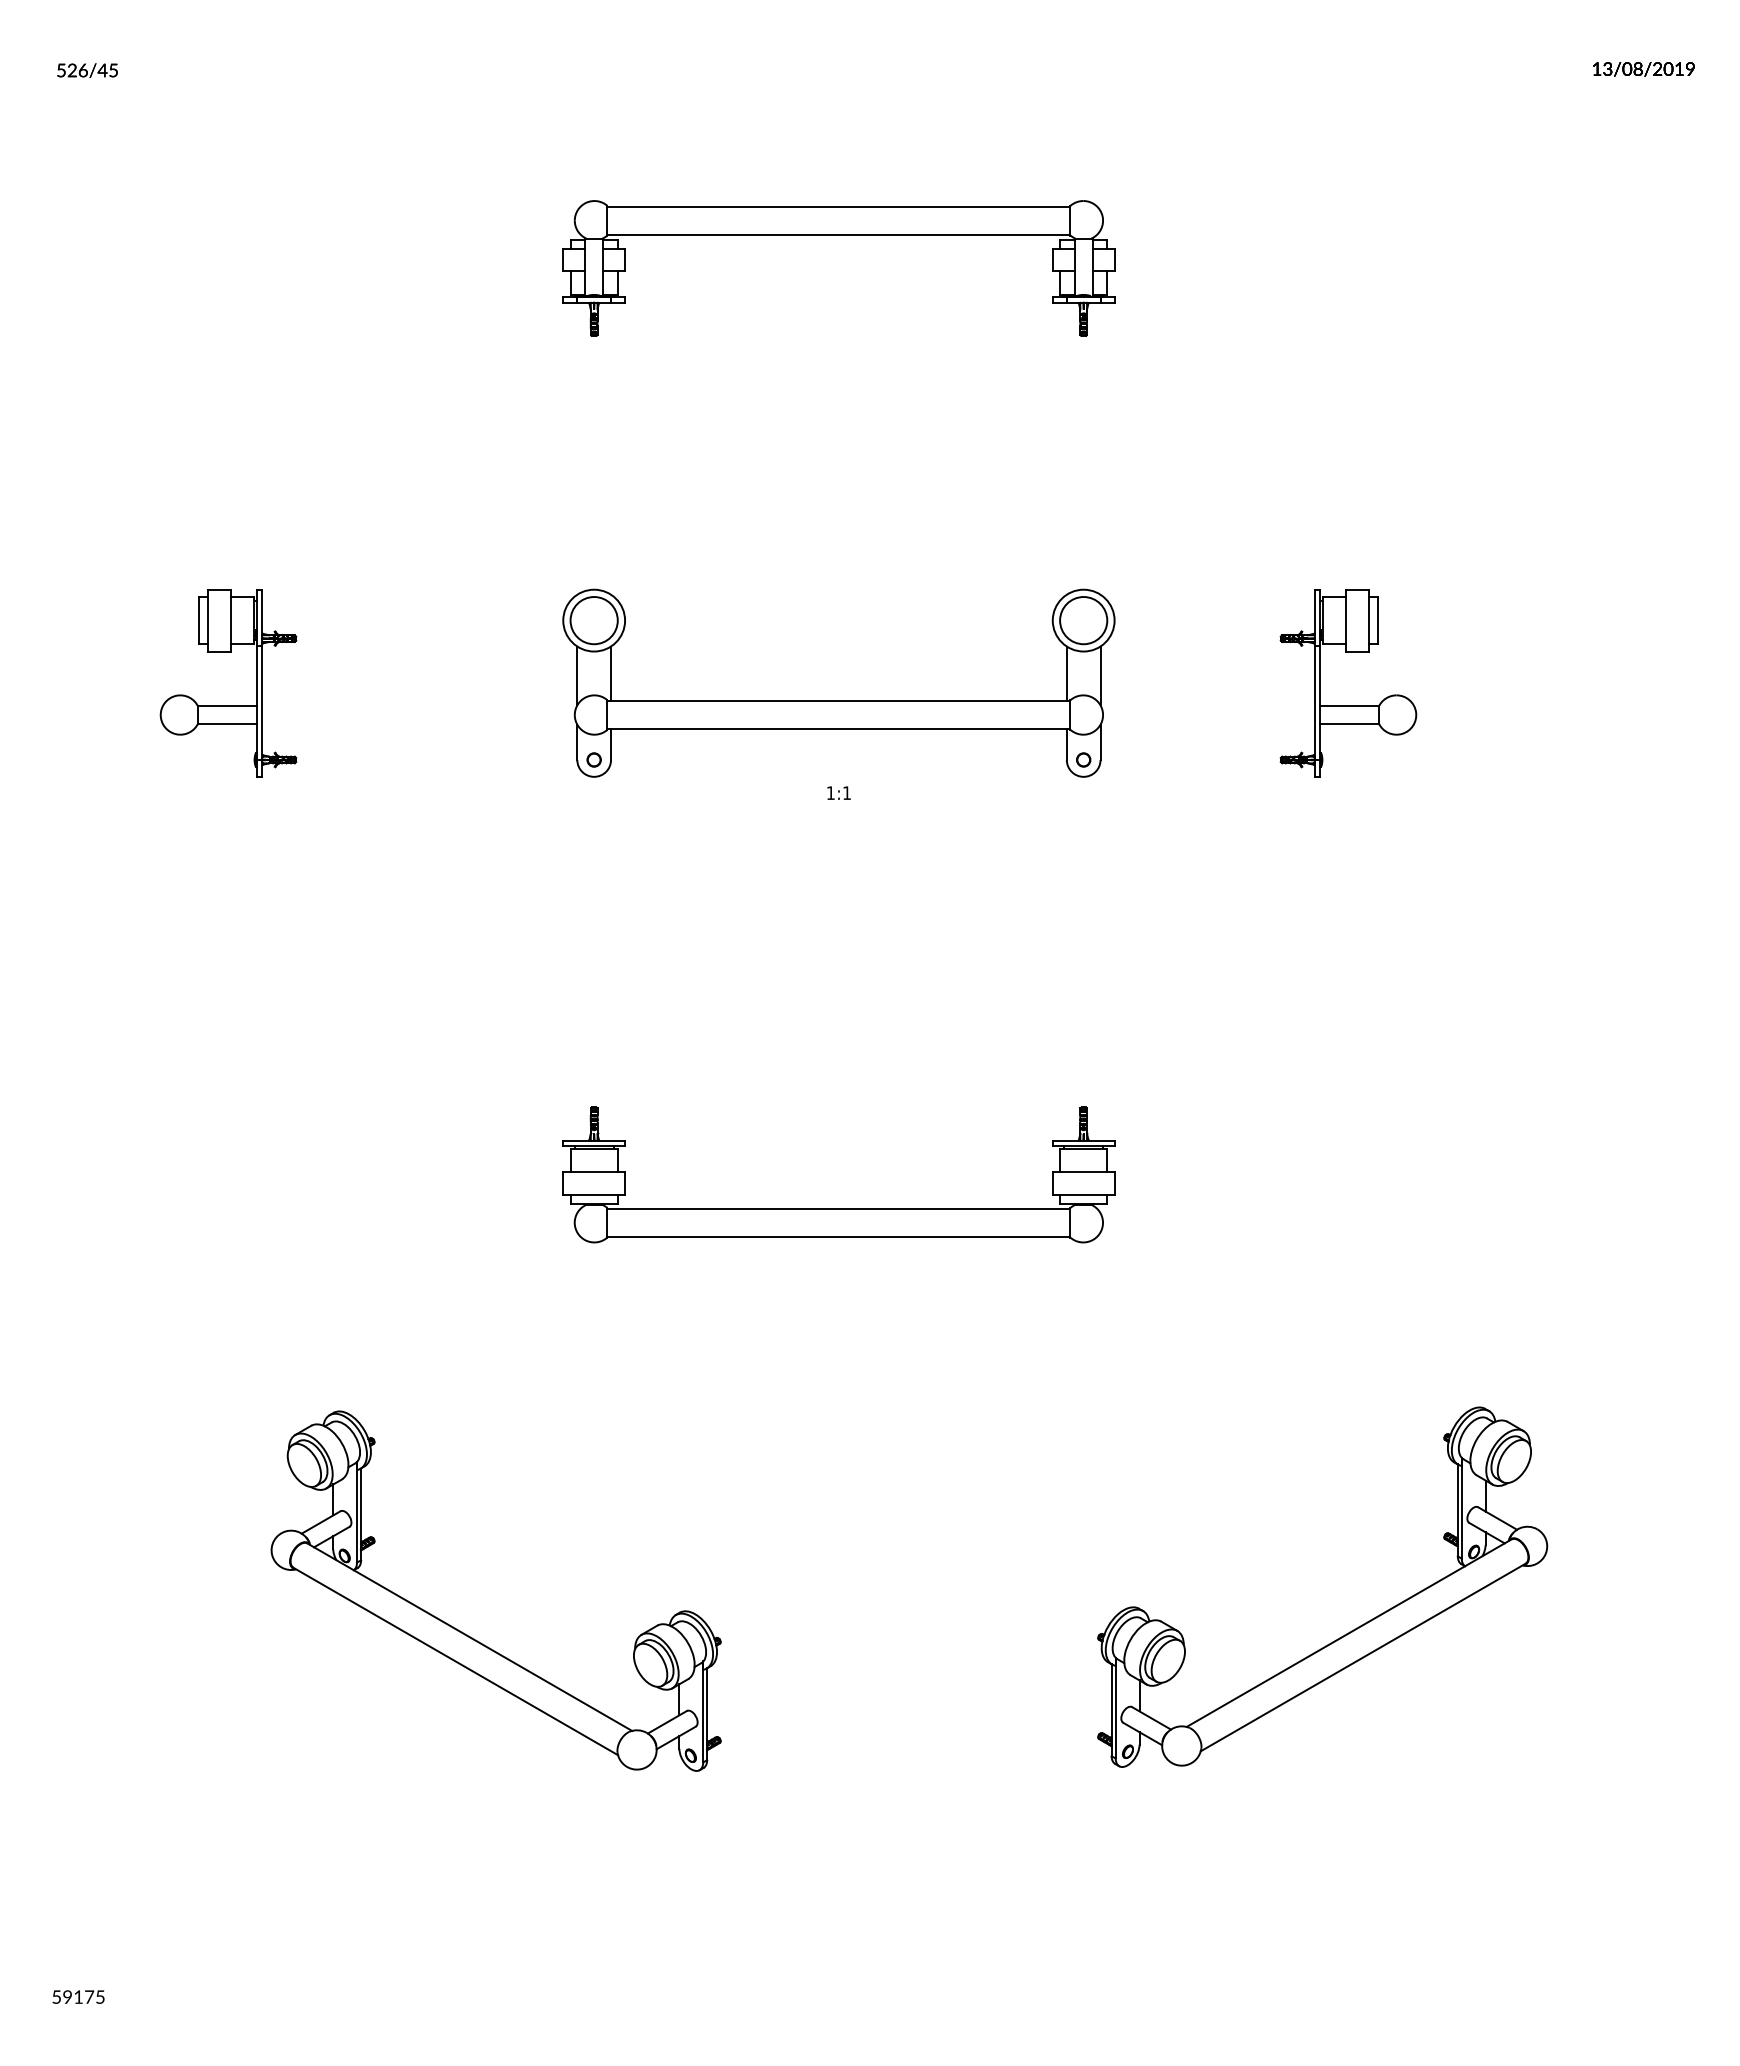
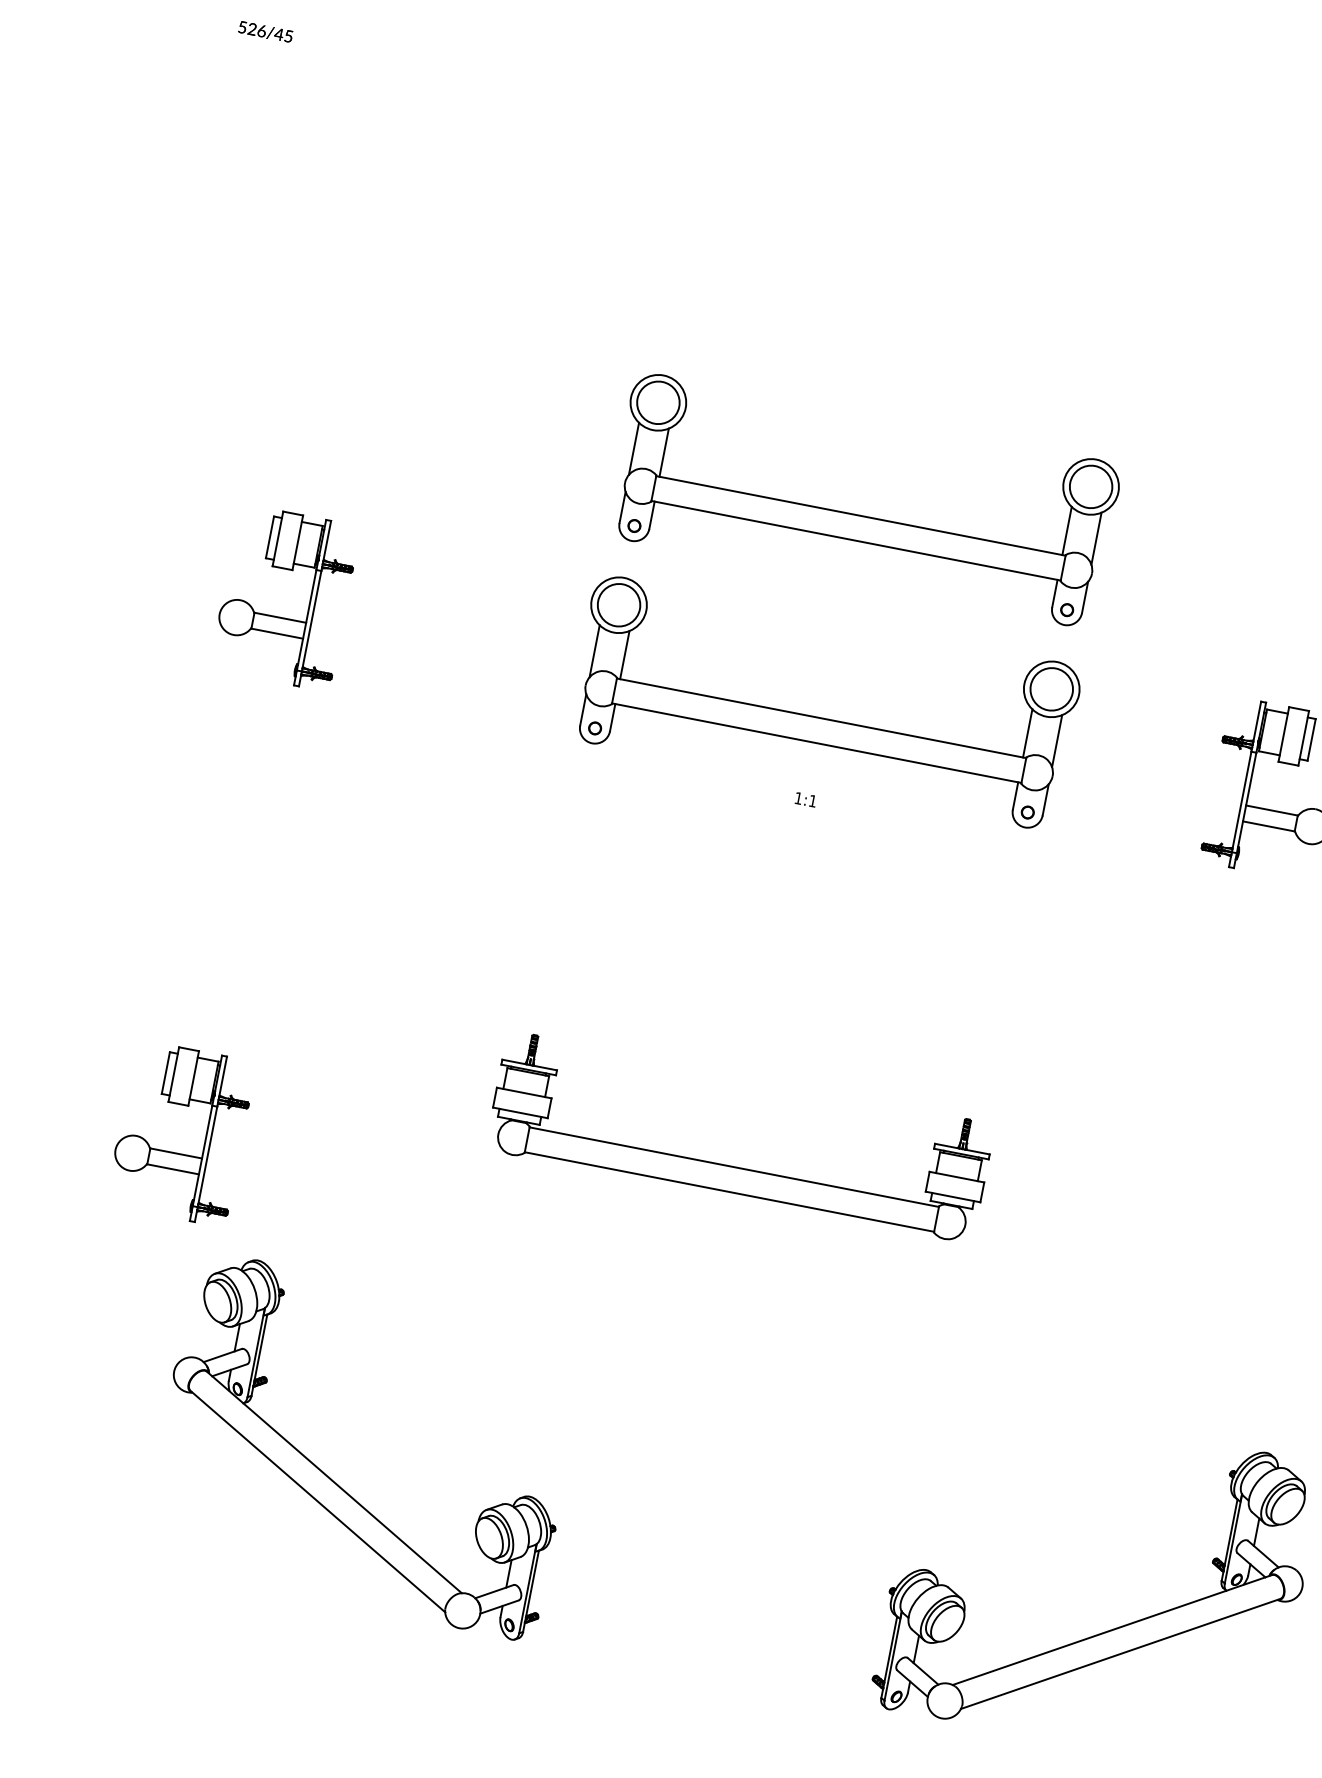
part: (838, 235) -> (901, 306), removed
part: (838, 471) -> (860, 515), added
part: (228, 1311) -> (177, 1153), added

